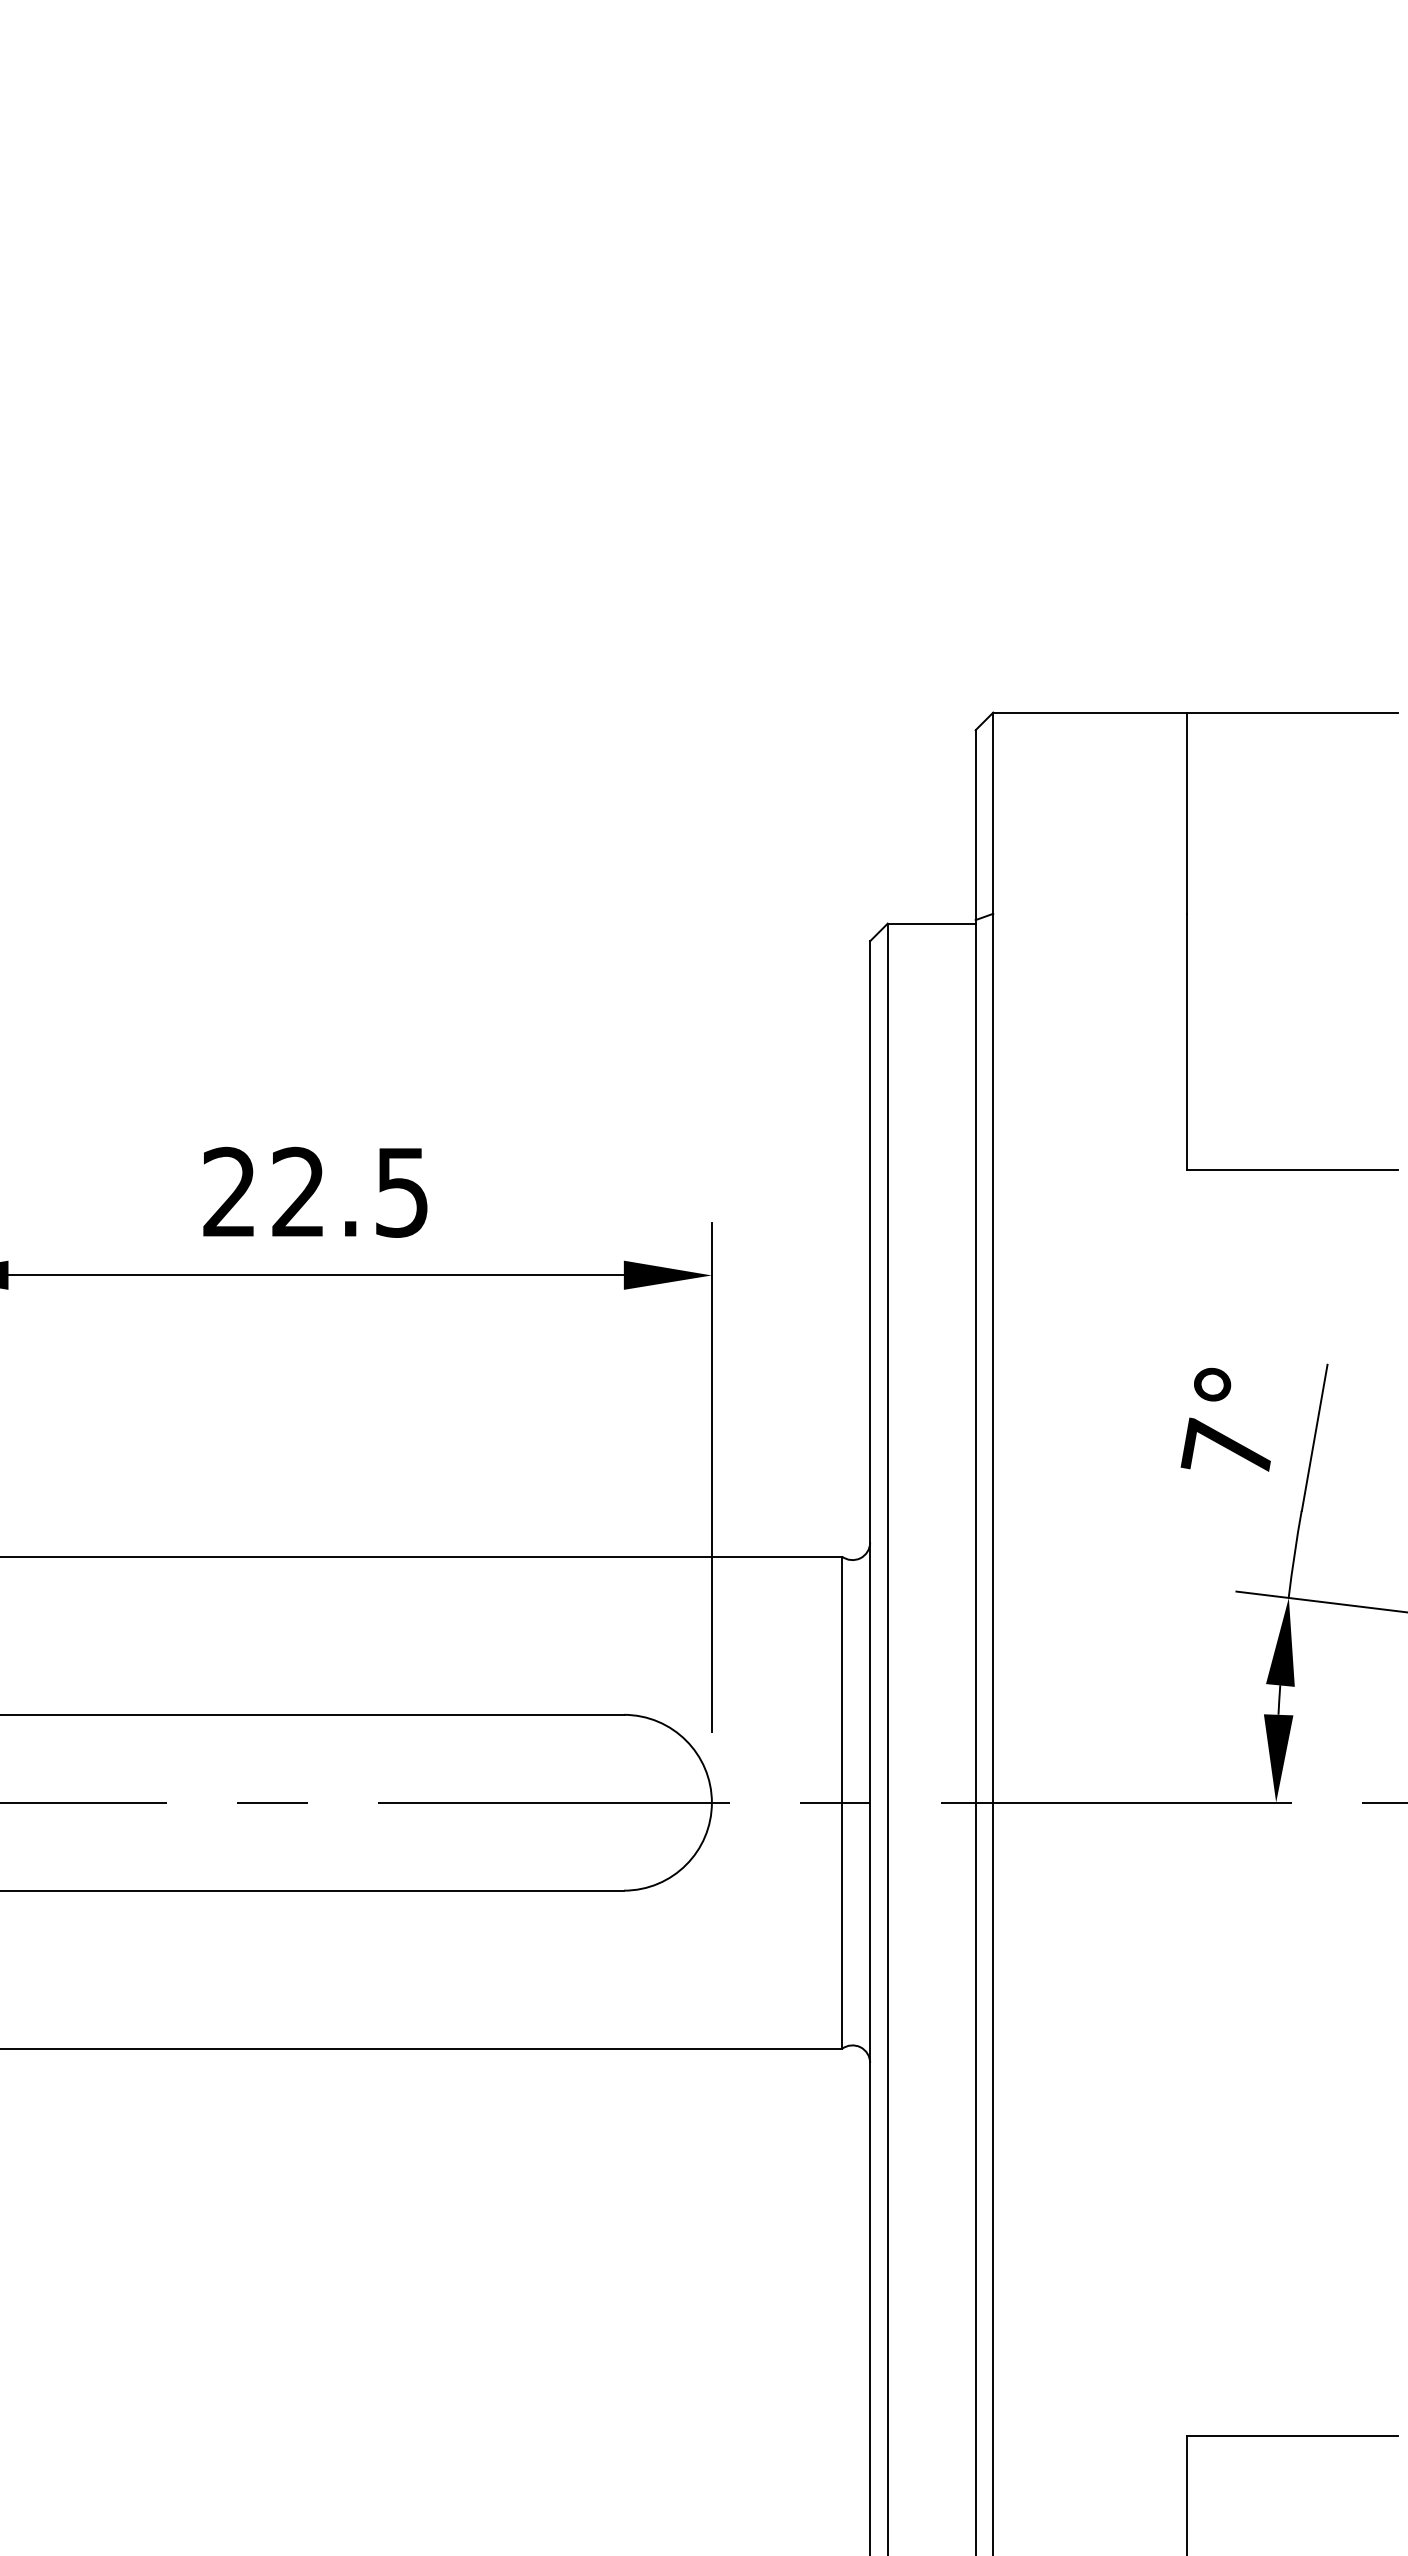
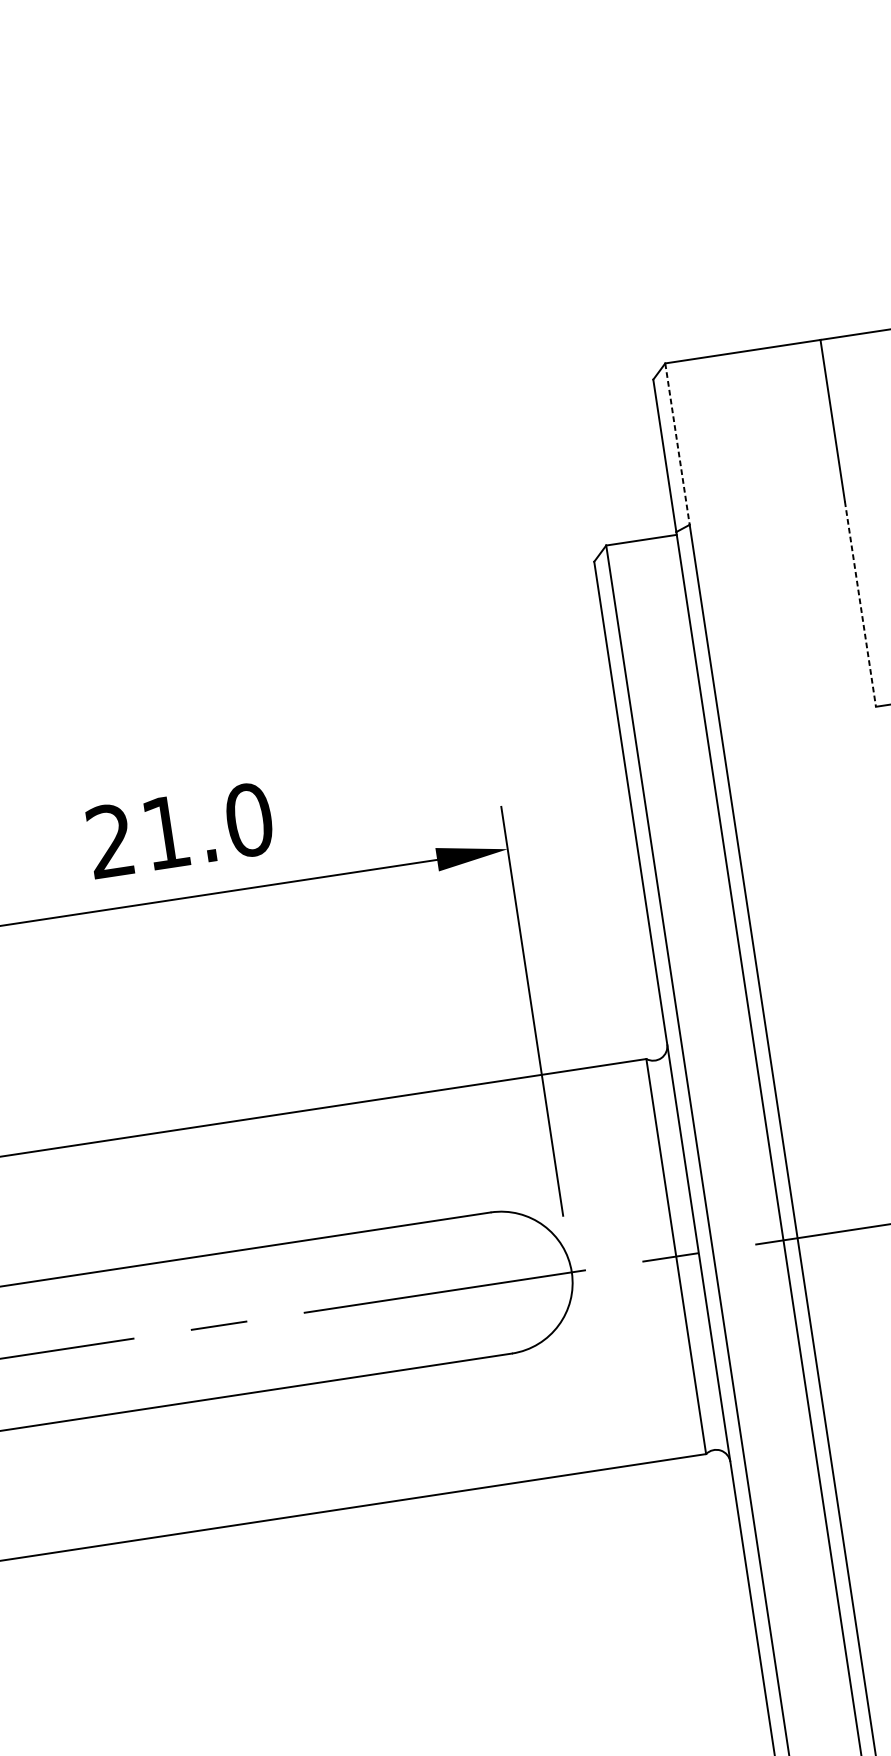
line: (993, 813) -> (677, 444), solid -> dashed
line: (1186, 1041) -> (860, 603), solid -> dashed
text: (350, 1191) -> (207, 825), 22.5 -> 21.0

